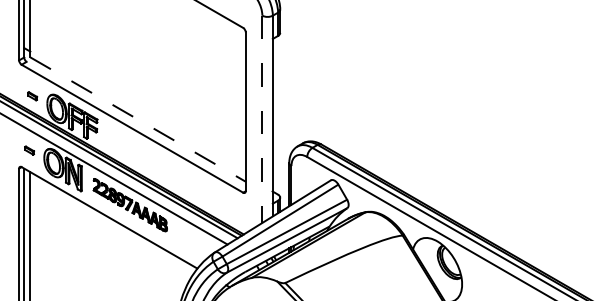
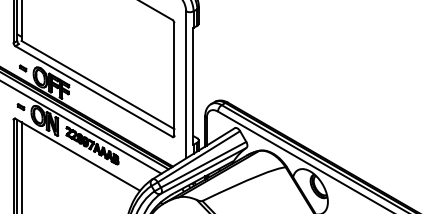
line: (138, 119) -> (98, 85), dashed -> solid
line: (262, 119) -> (186, 85), dashed -> solid

